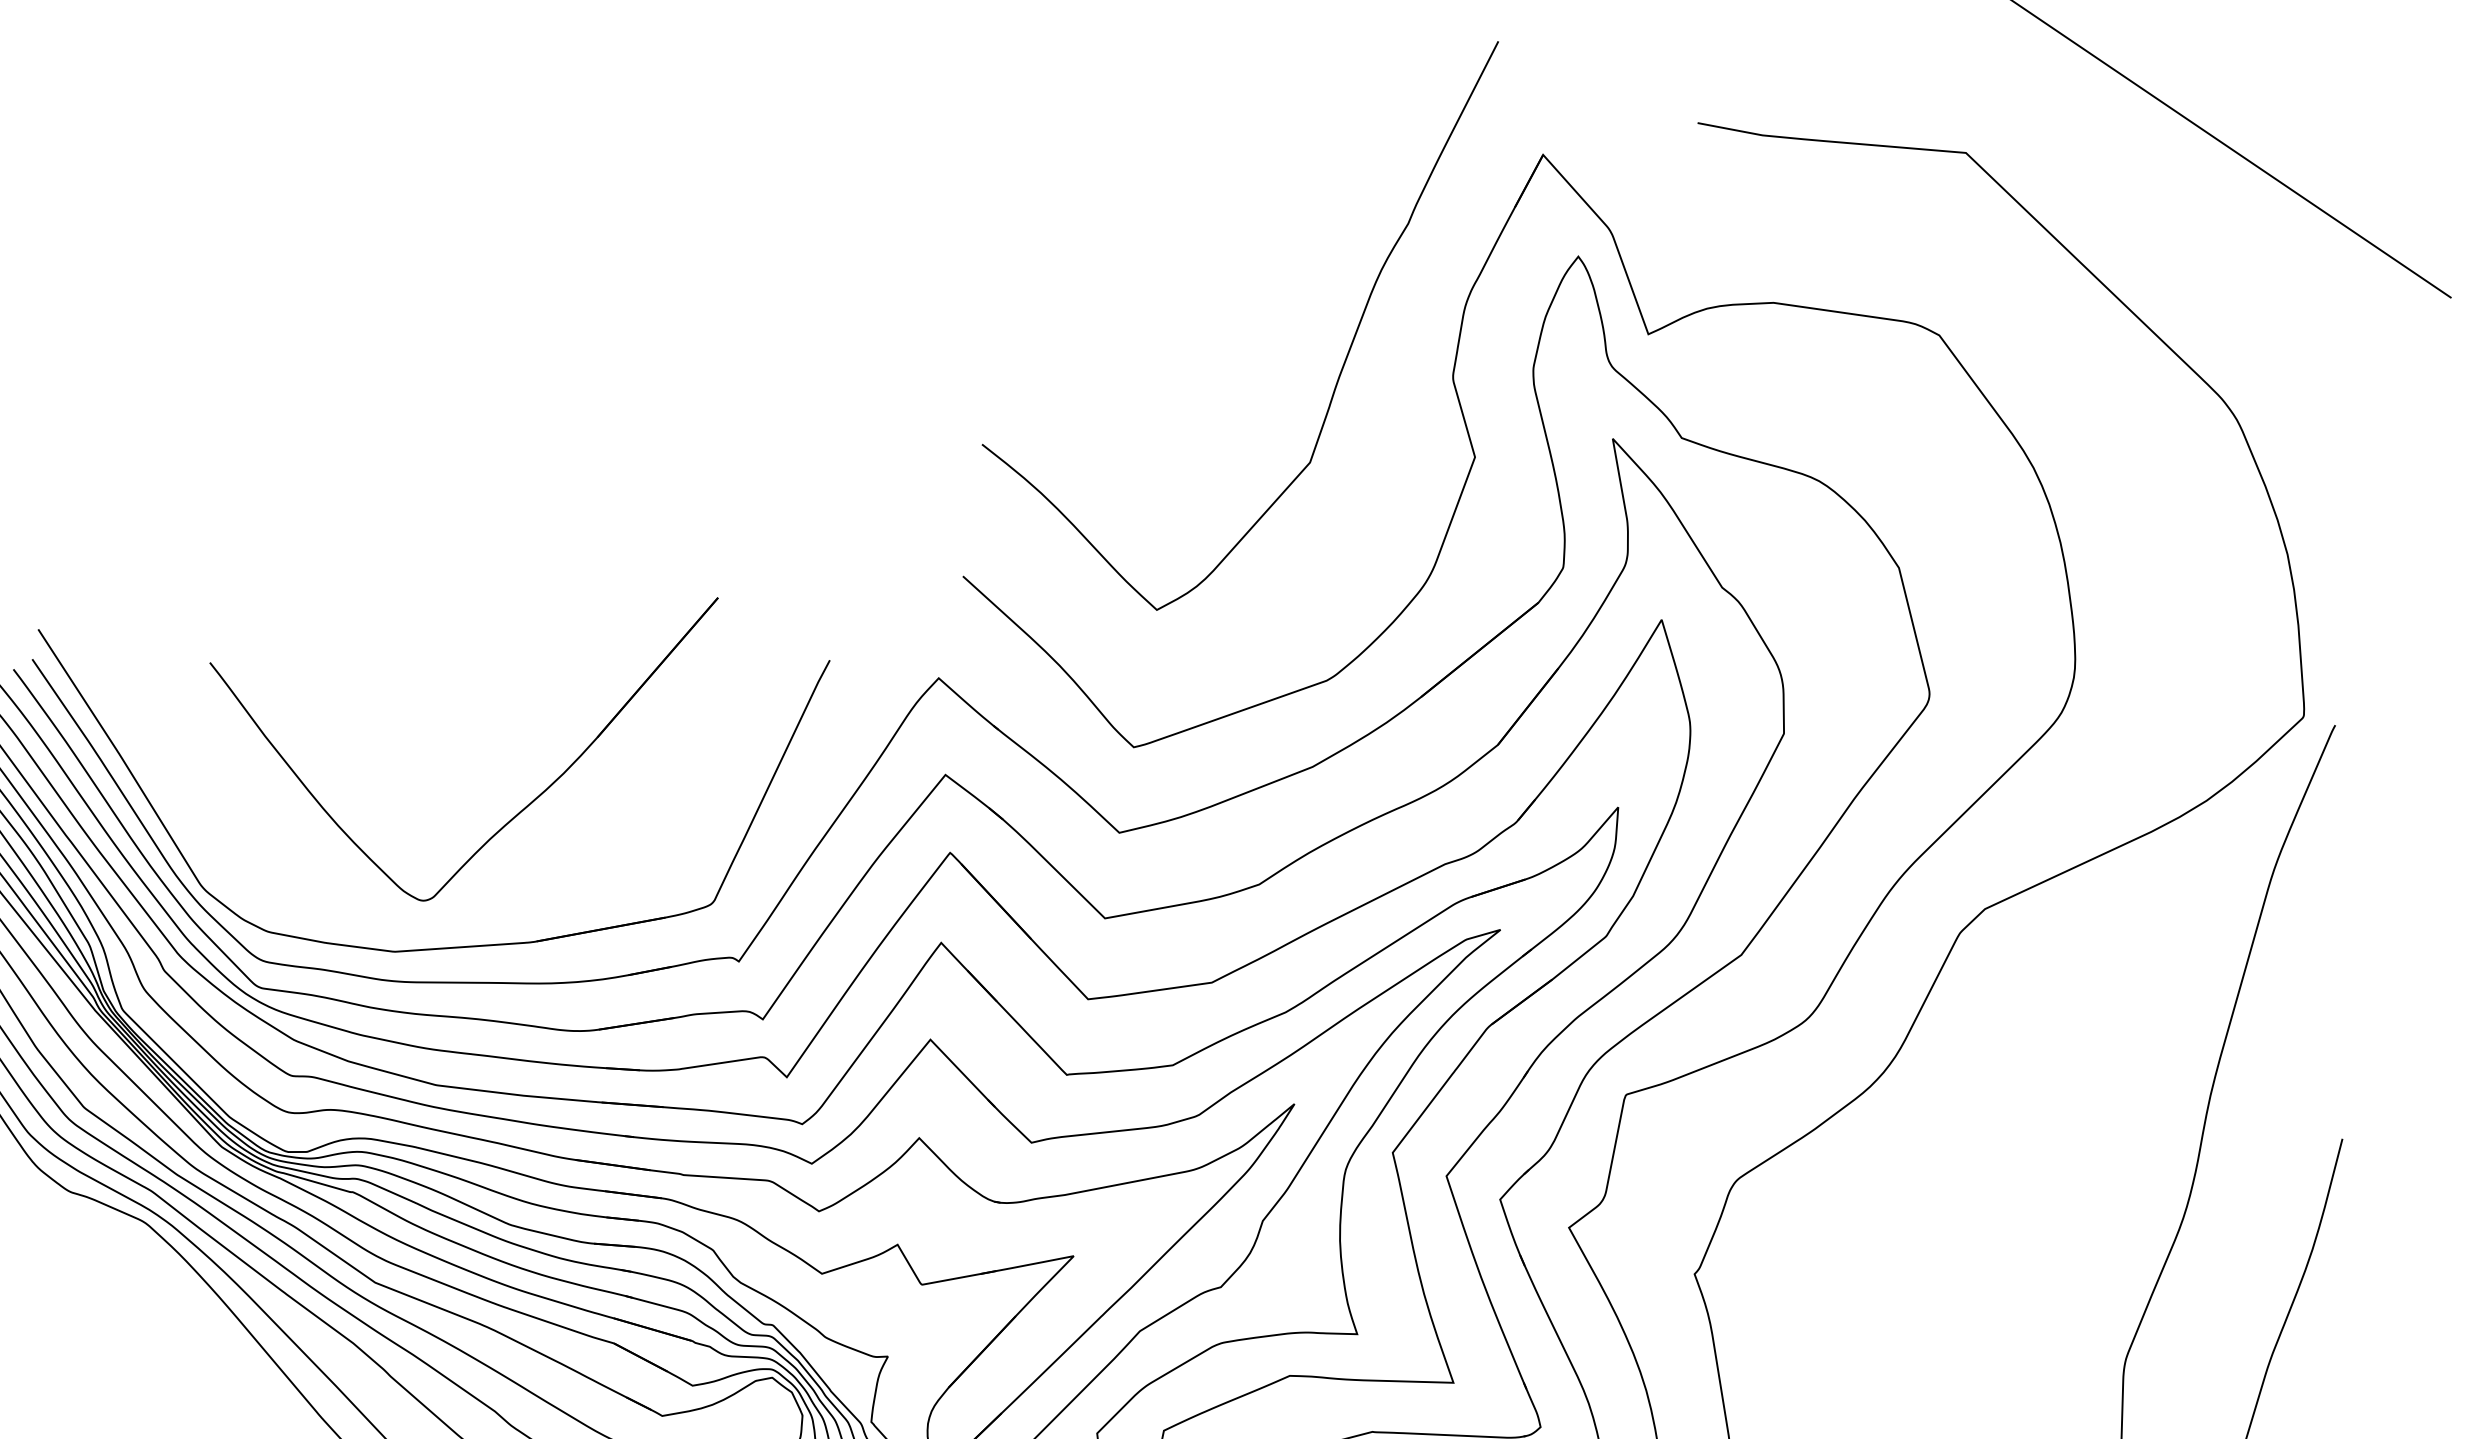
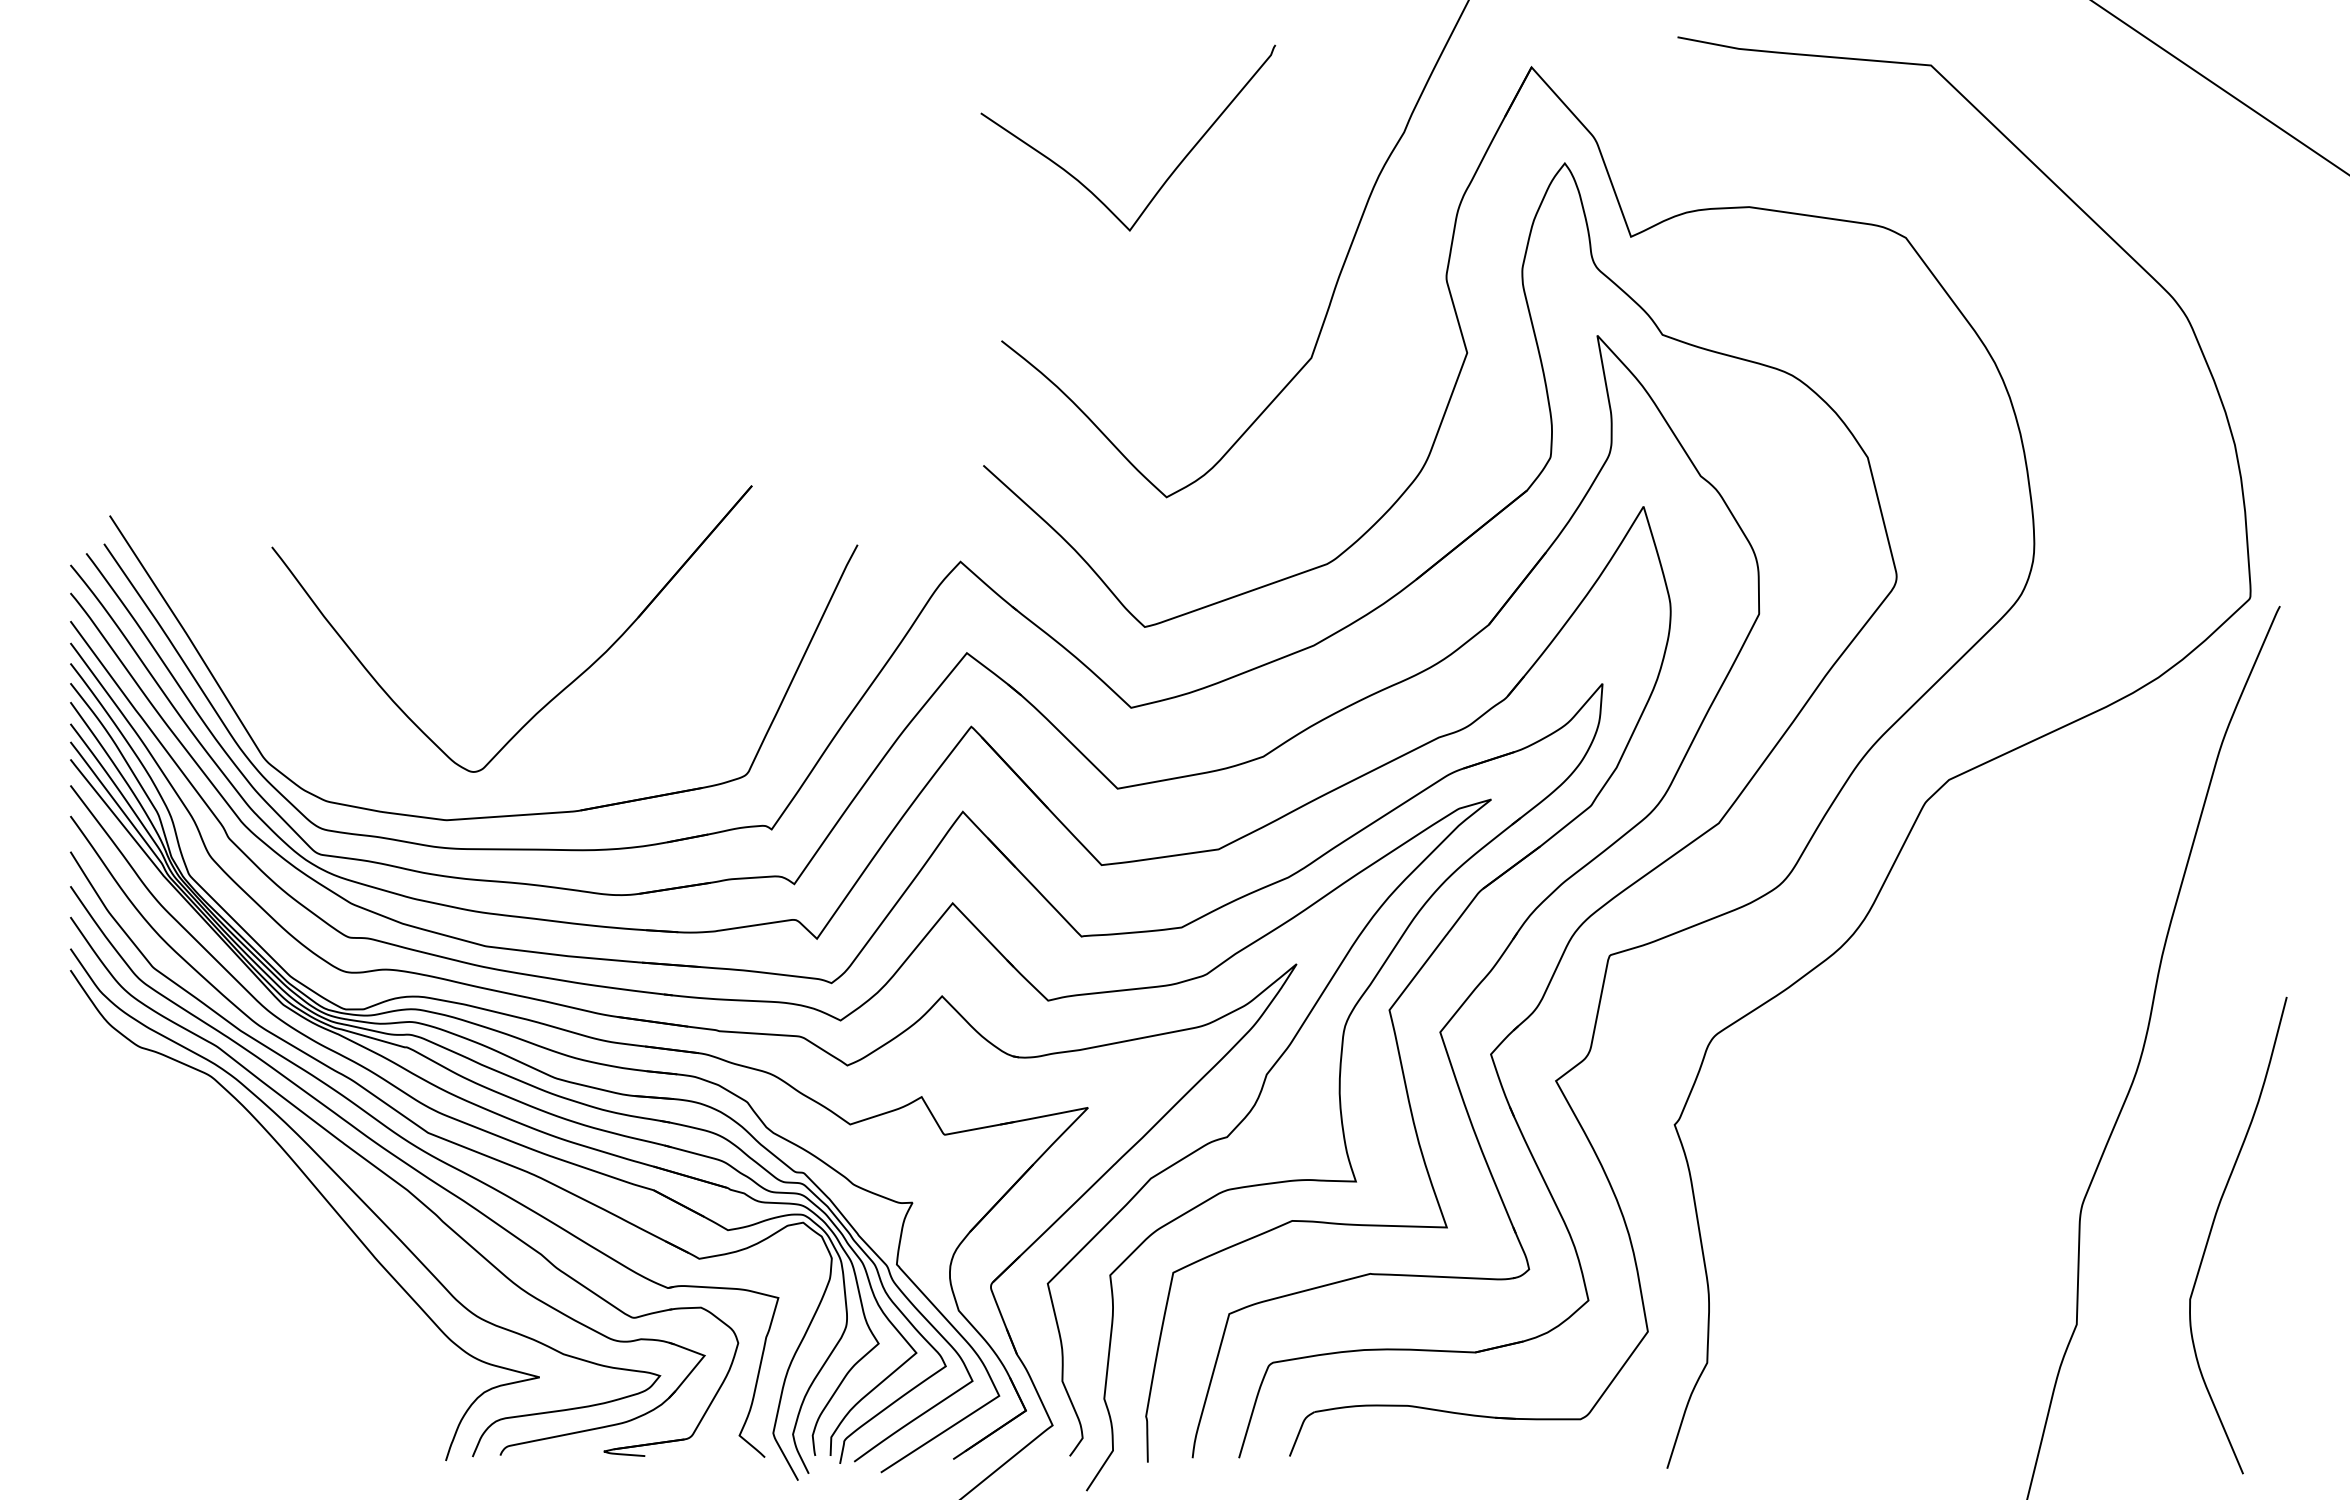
curve: (1162, 266) -> (1171, 172), added

